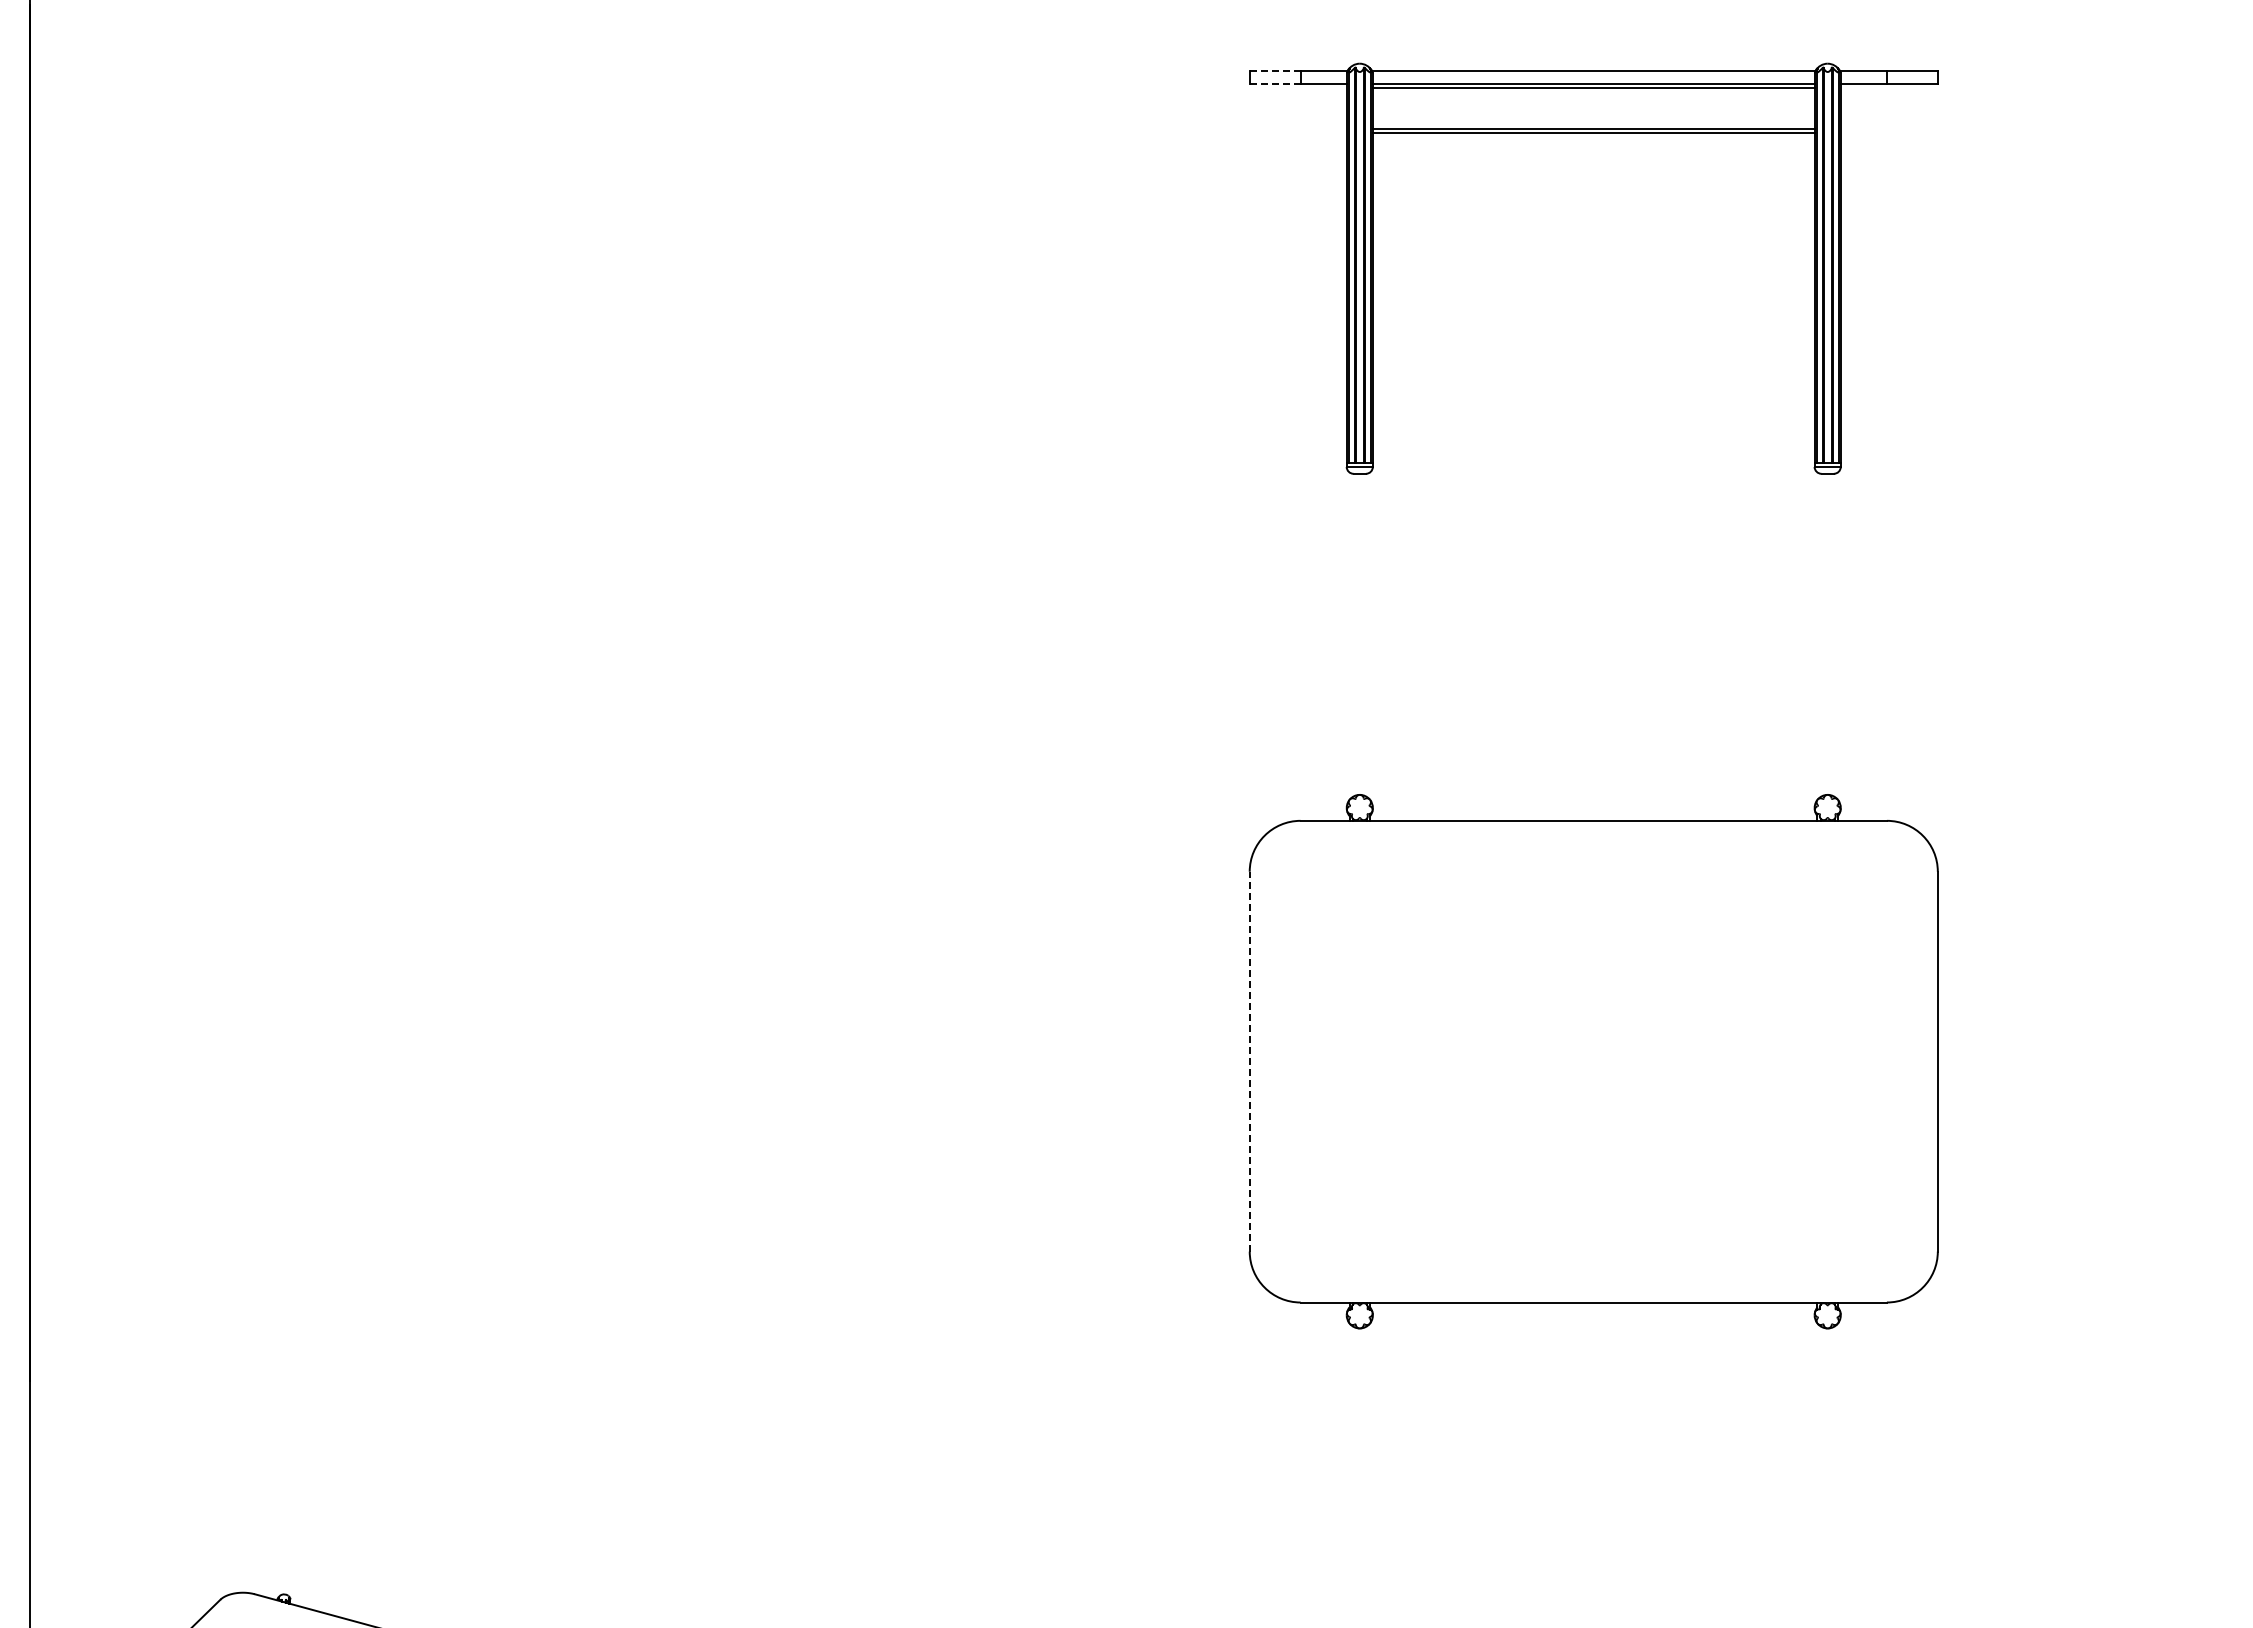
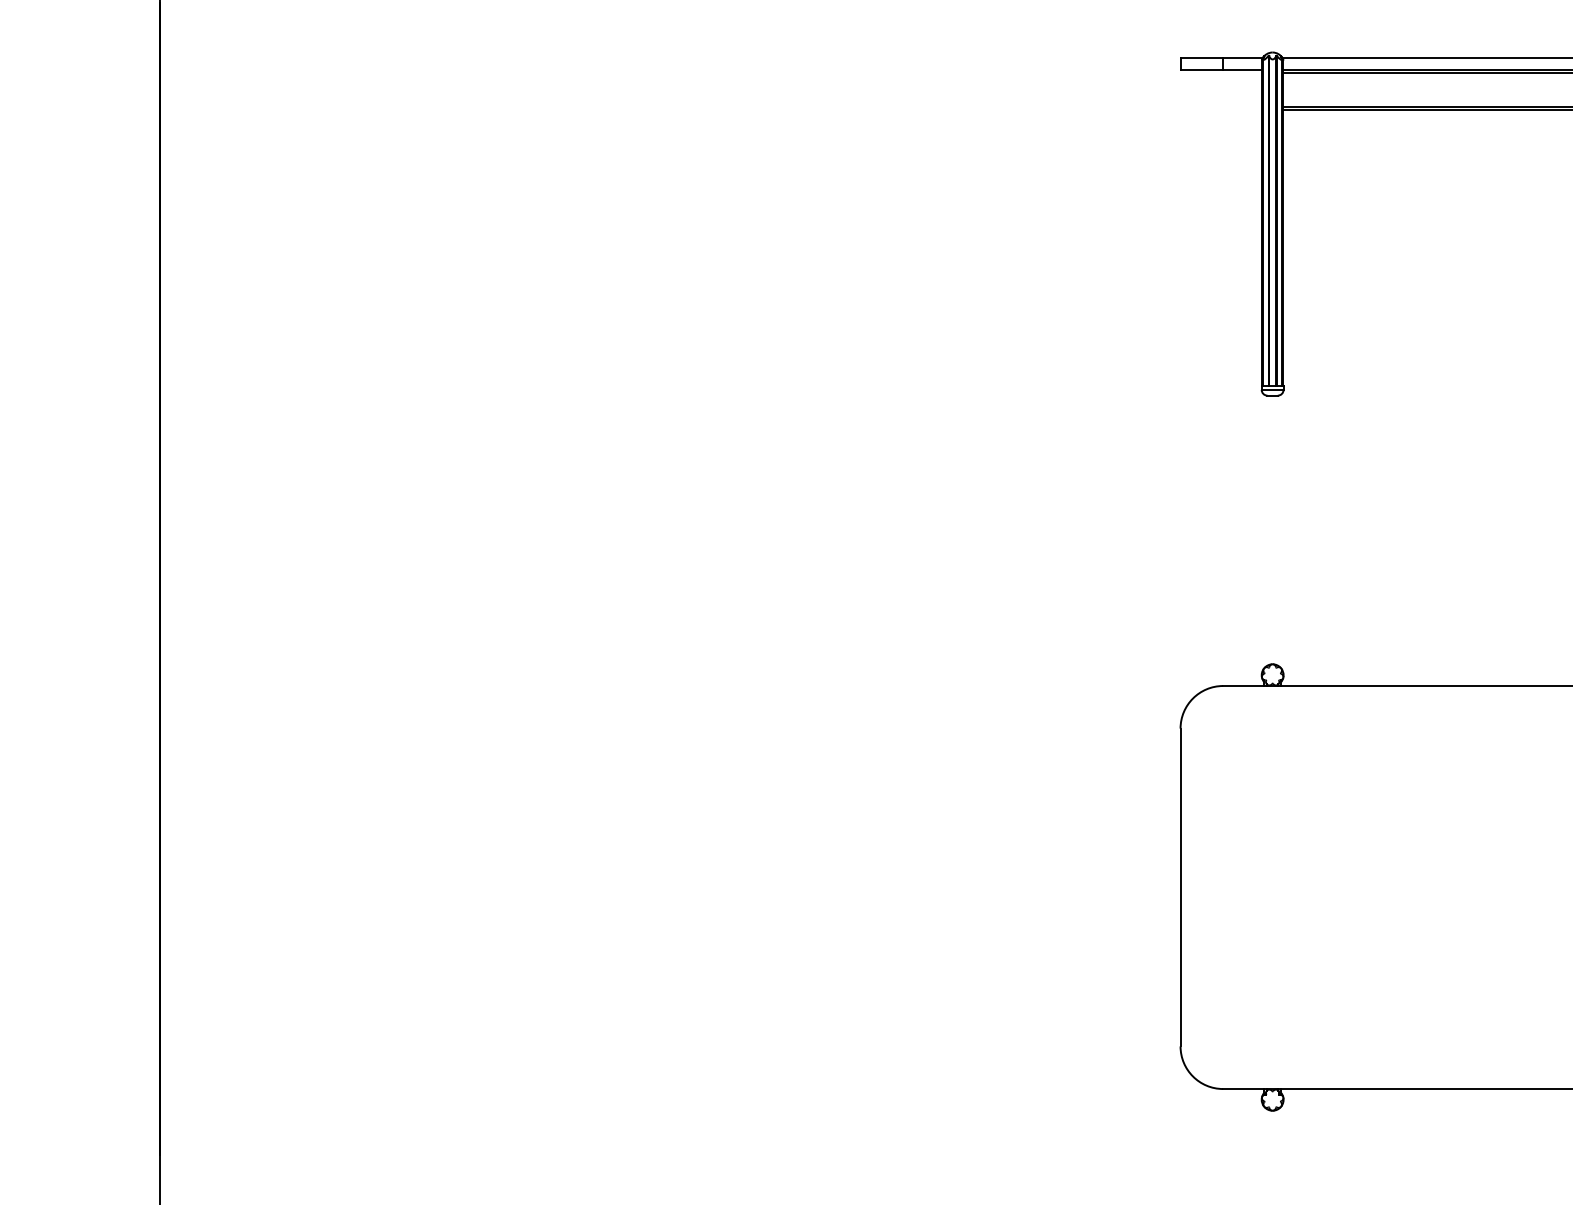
line: (1275, 70) -> (1202, 58), dashed -> solid
line: (1274, 84) -> (1201, 69), dashed -> solid
line: (1249, 1061) -> (1180, 887), dashed -> solid

